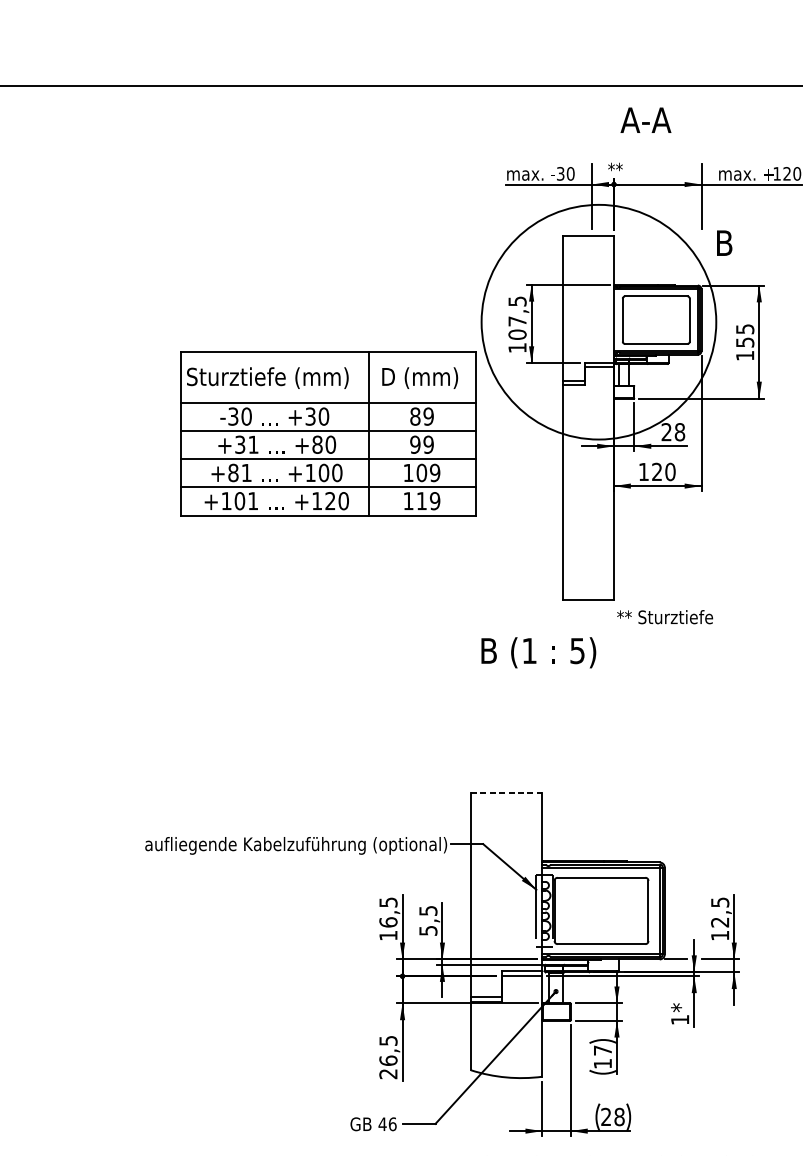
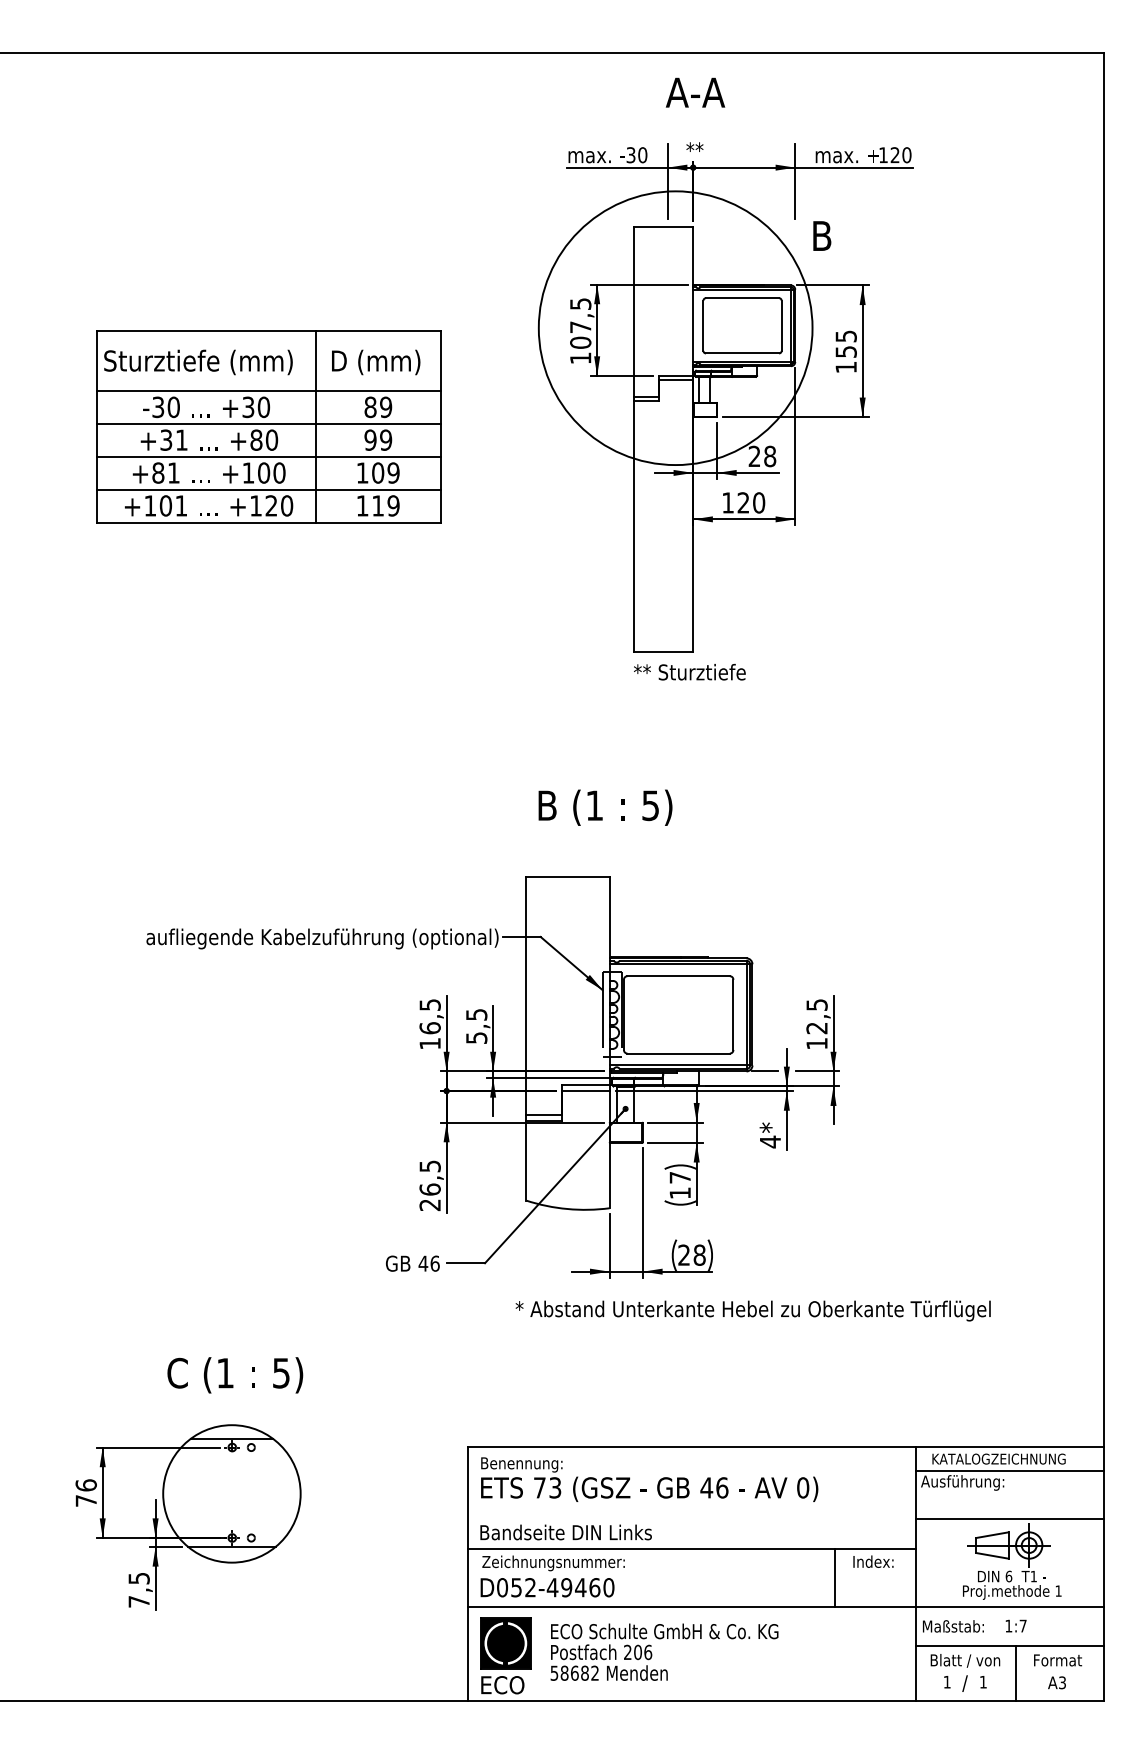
text: (645, 120) -> (695, 92), moved
part: (327, 433) -> (268, 426), moved
text: (664, 617) -> (689, 672), moved
text: (538, 652) -> (605, 807), moved
line: (506, 792) -> (567, 876), dashed -> solid
text: (680, 1019) -> (770, 1141), 1 -> 4

